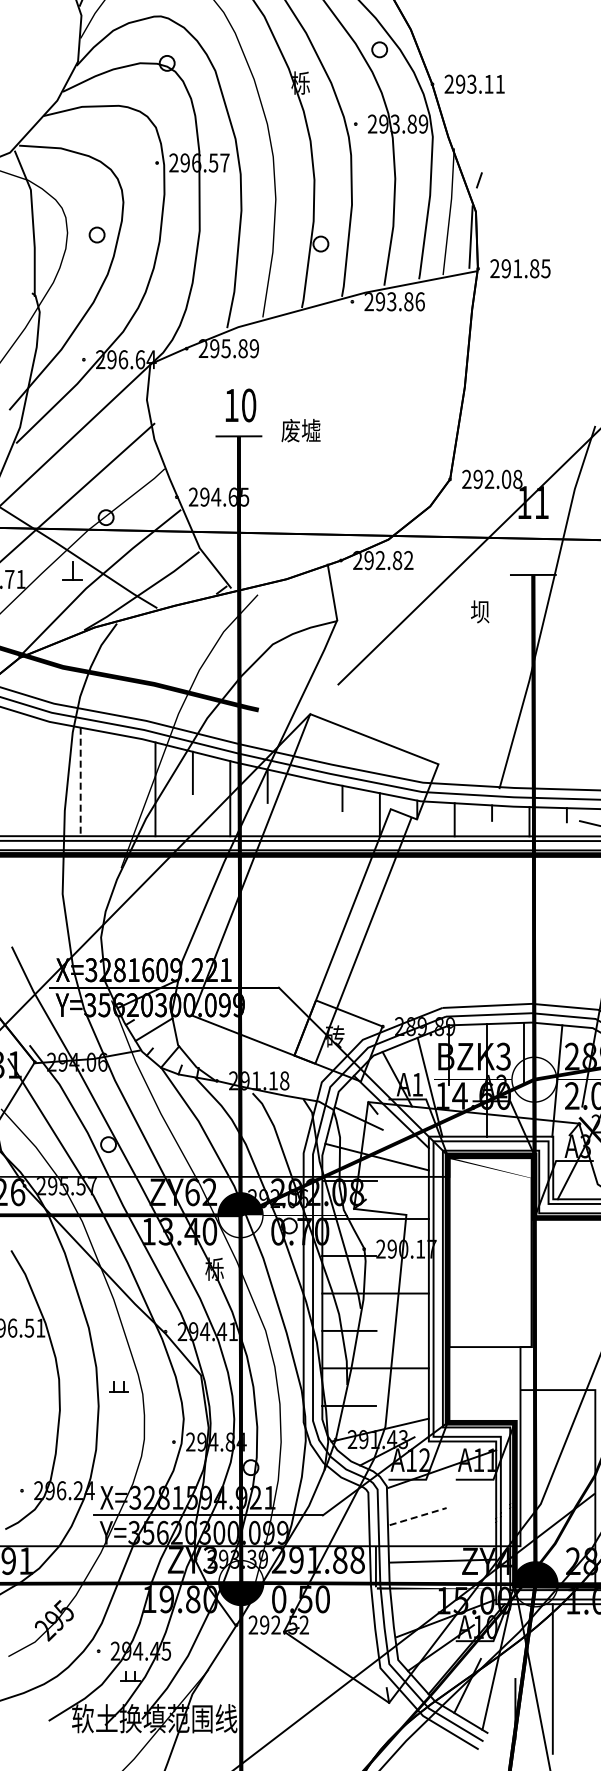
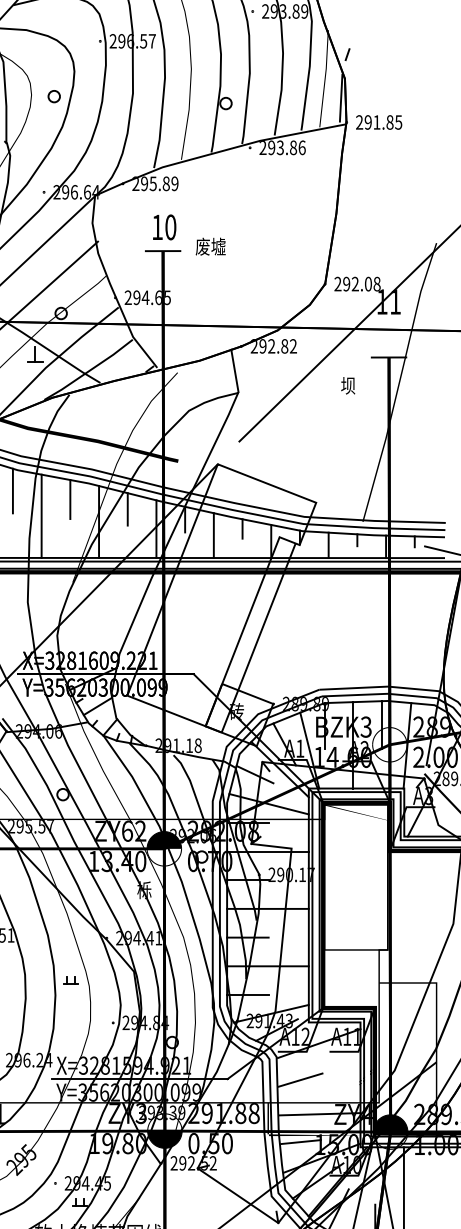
line: (43, 748) -> (13, 490), added
line: (118, 759) -> (70, 499), added
line: (80, 782) -> (41, 516), dashed -> solid
line: (305, 806) -> (214, 535), added
line: (418, 1516) -> (300, 1080), dashed -> solid
line: (418, 1596) -> (300, 1141), added

